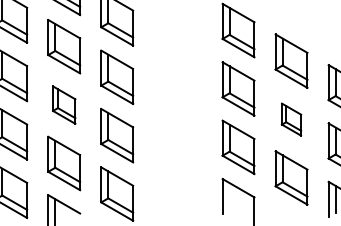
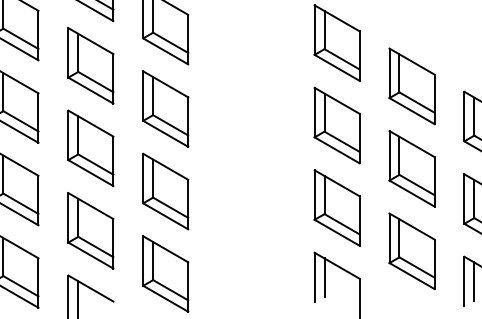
part: (63, 105) -> (90, 148), size x1.43
part: (291, 119) -> (411, 168), size x1.67
line: (229, 196) -> (324, 277), added

